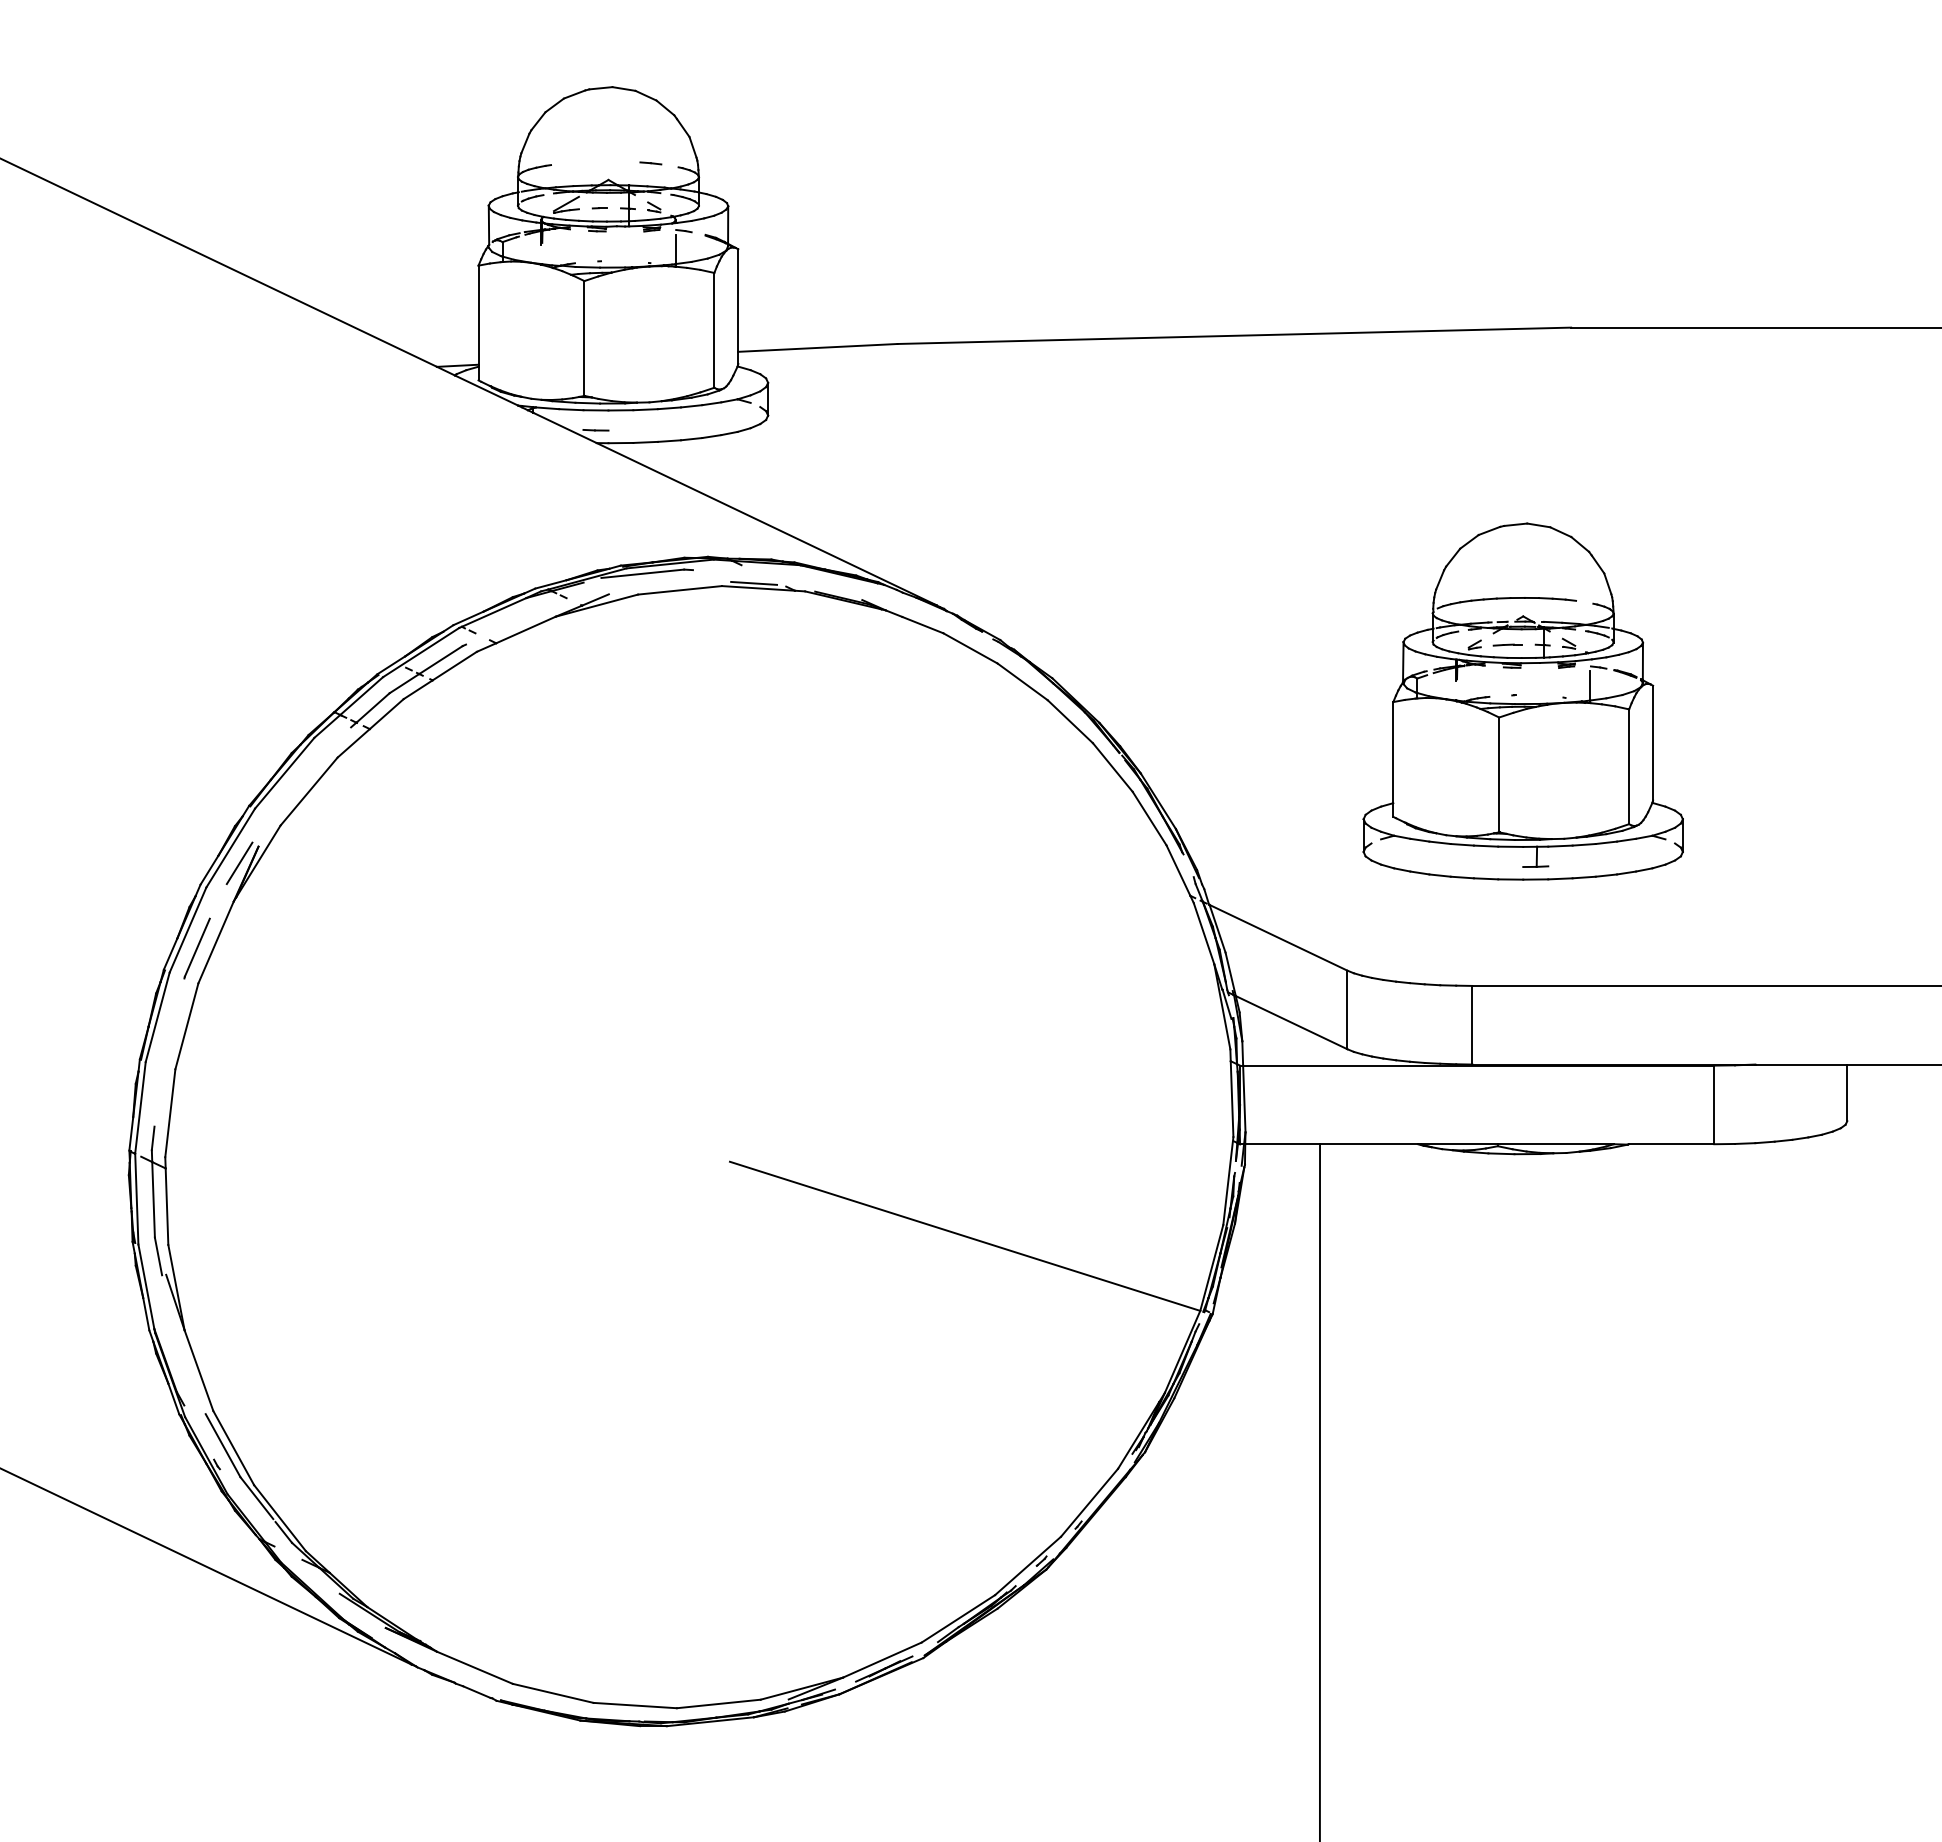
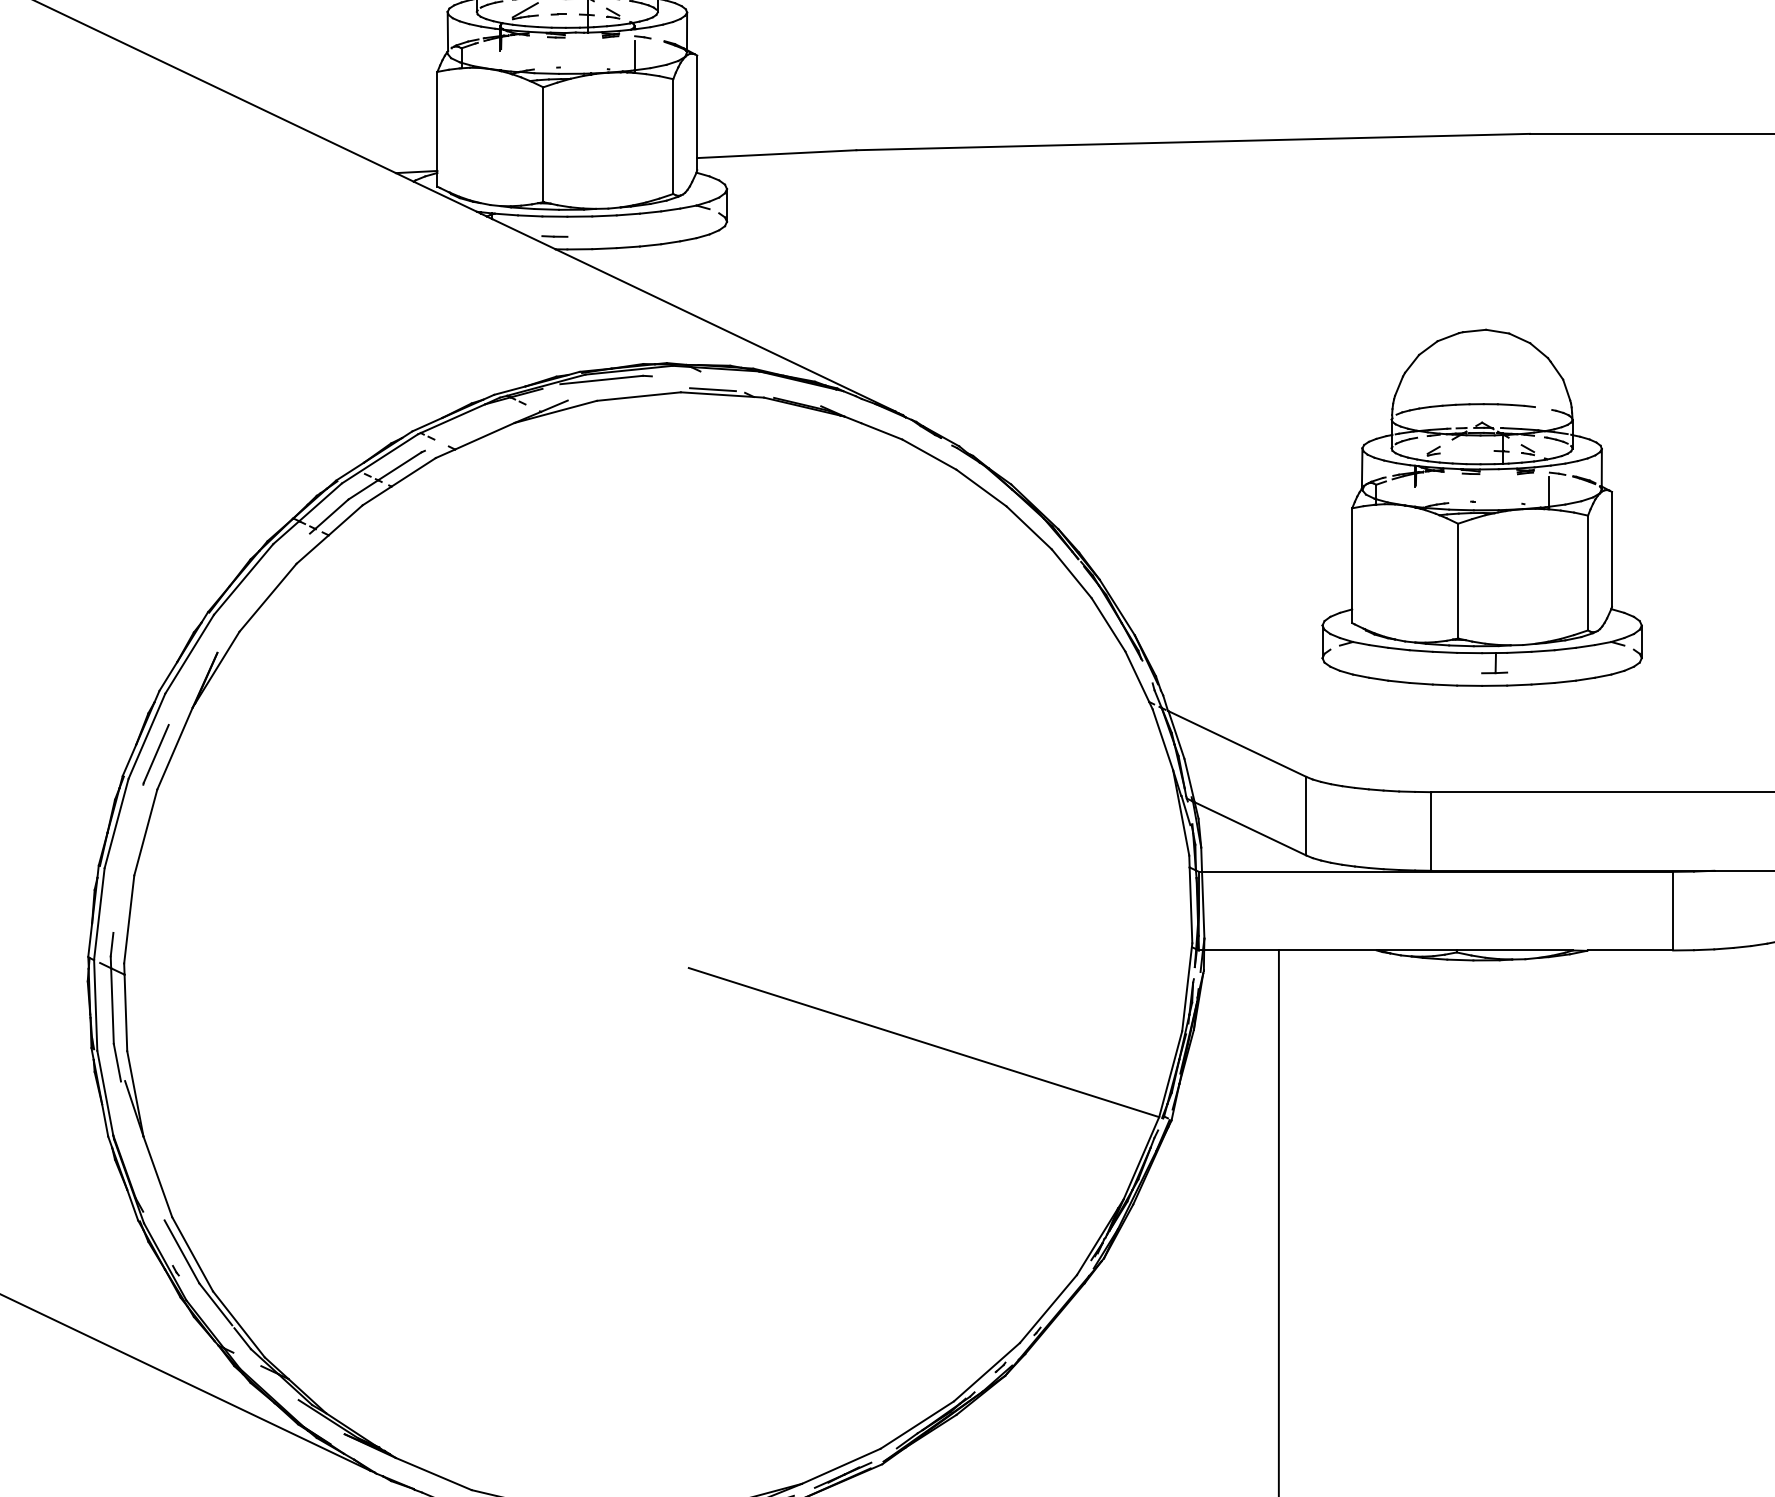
line: (1507, 644) -> (1466, 450), removed
line: (239, 863) -> (198, 669), removed

